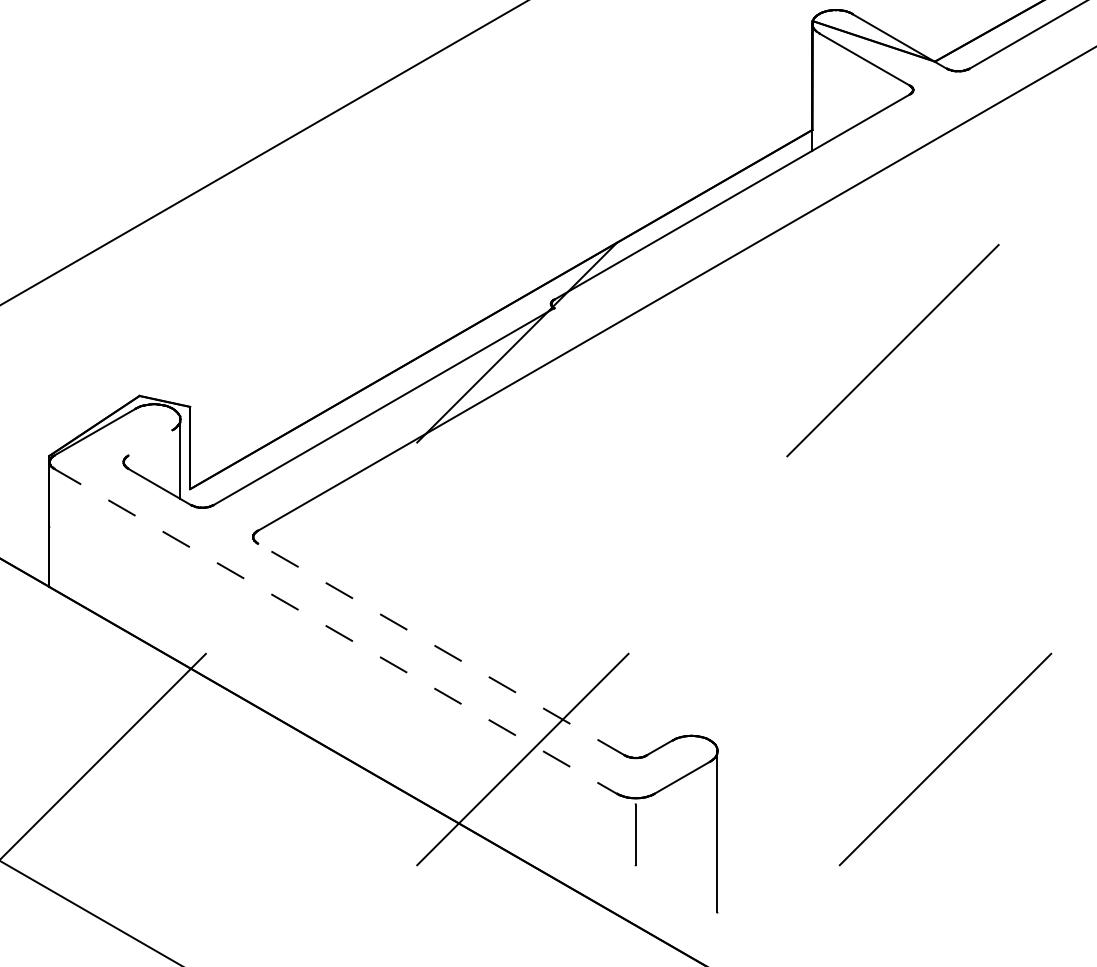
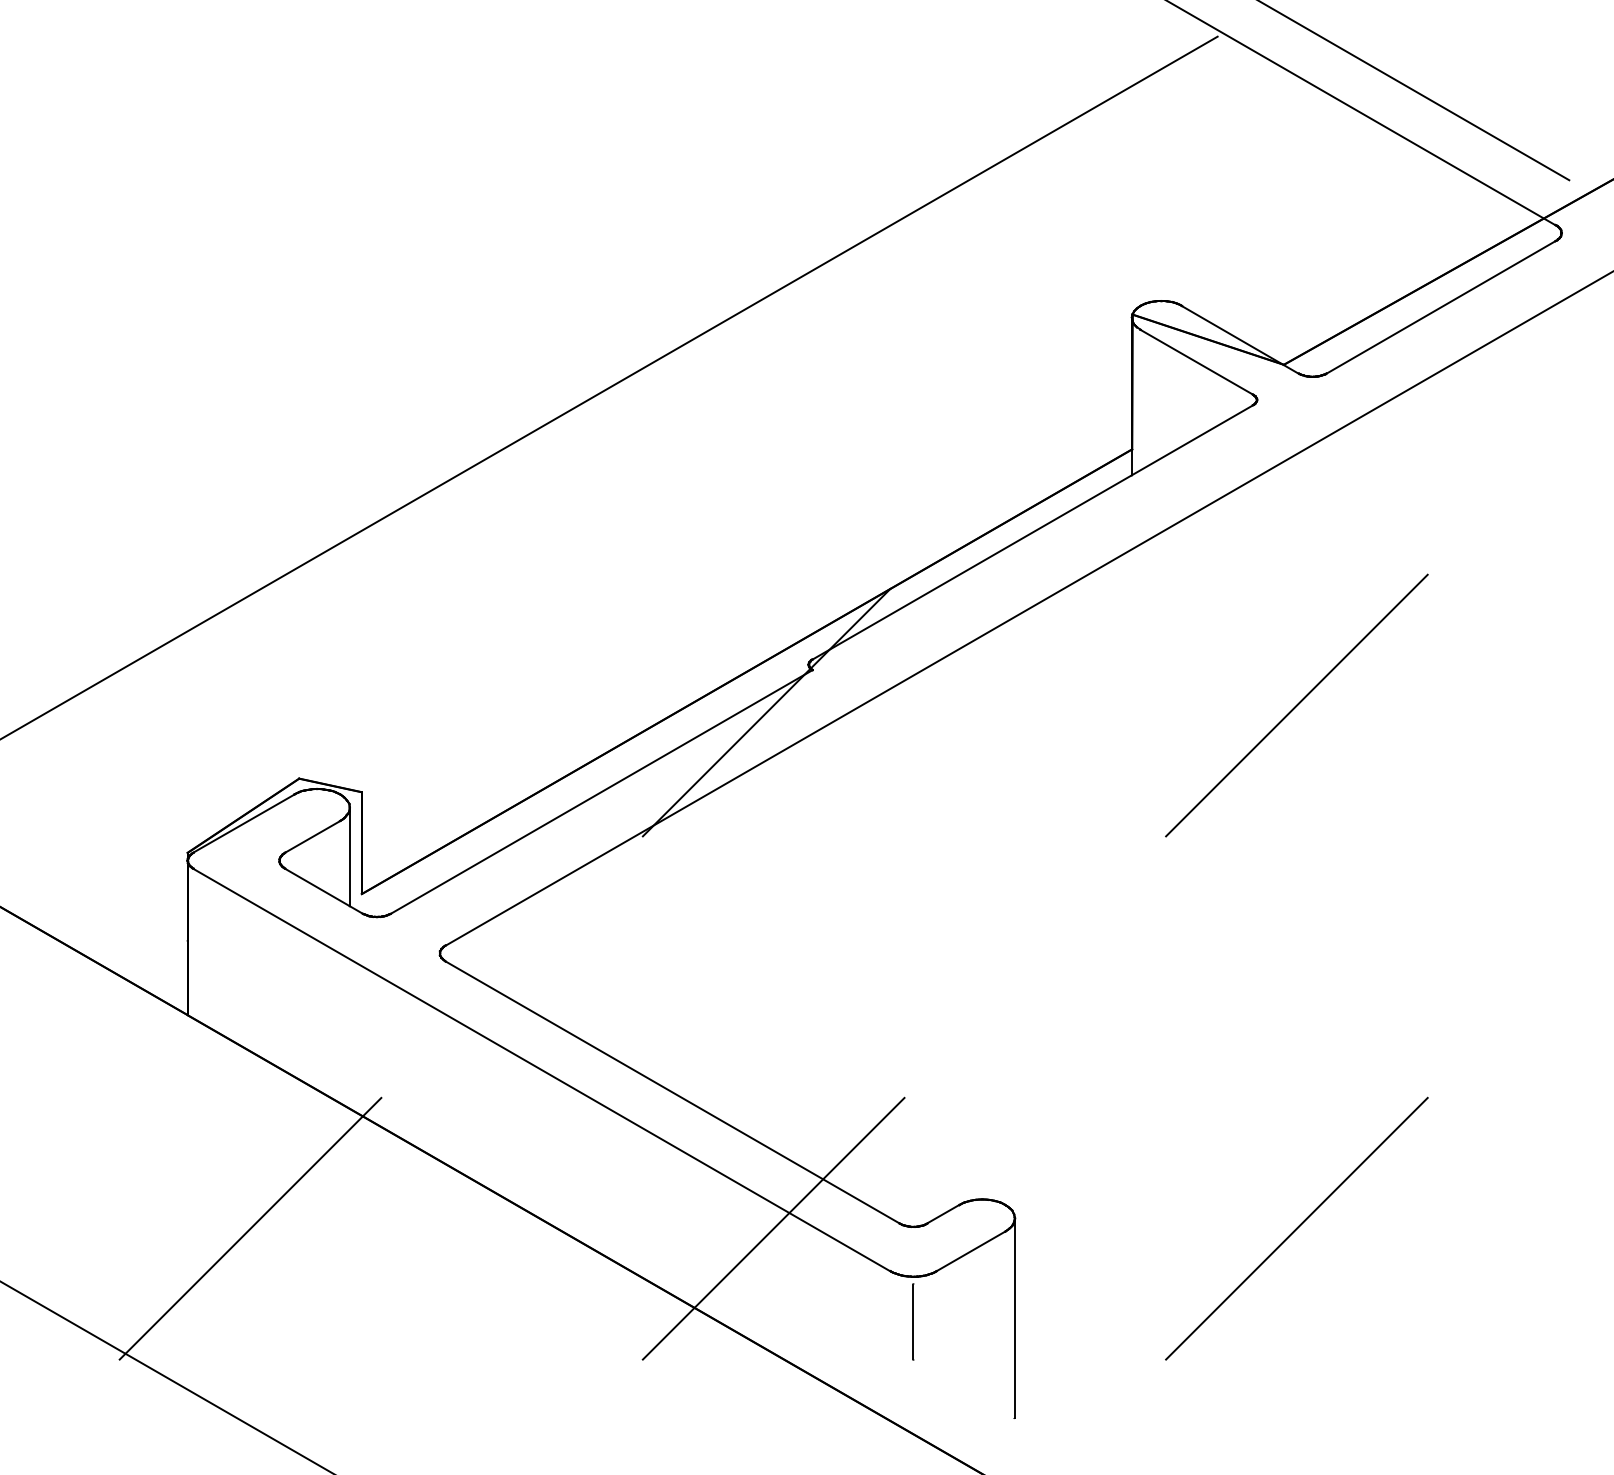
line: (892, 350) -> (1296, 705), moved
line: (150, 442) -> (312, 836), added
line: (335, 631) -> (541, 1070), dashed -> solid
line: (441, 649) -> (672, 1092), dashed -> solid

